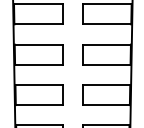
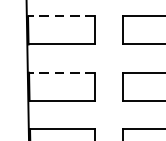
line: (38, 44) -> (61, 16), solid -> dashed
line: (39, 84) -> (62, 72), solid -> dashed

